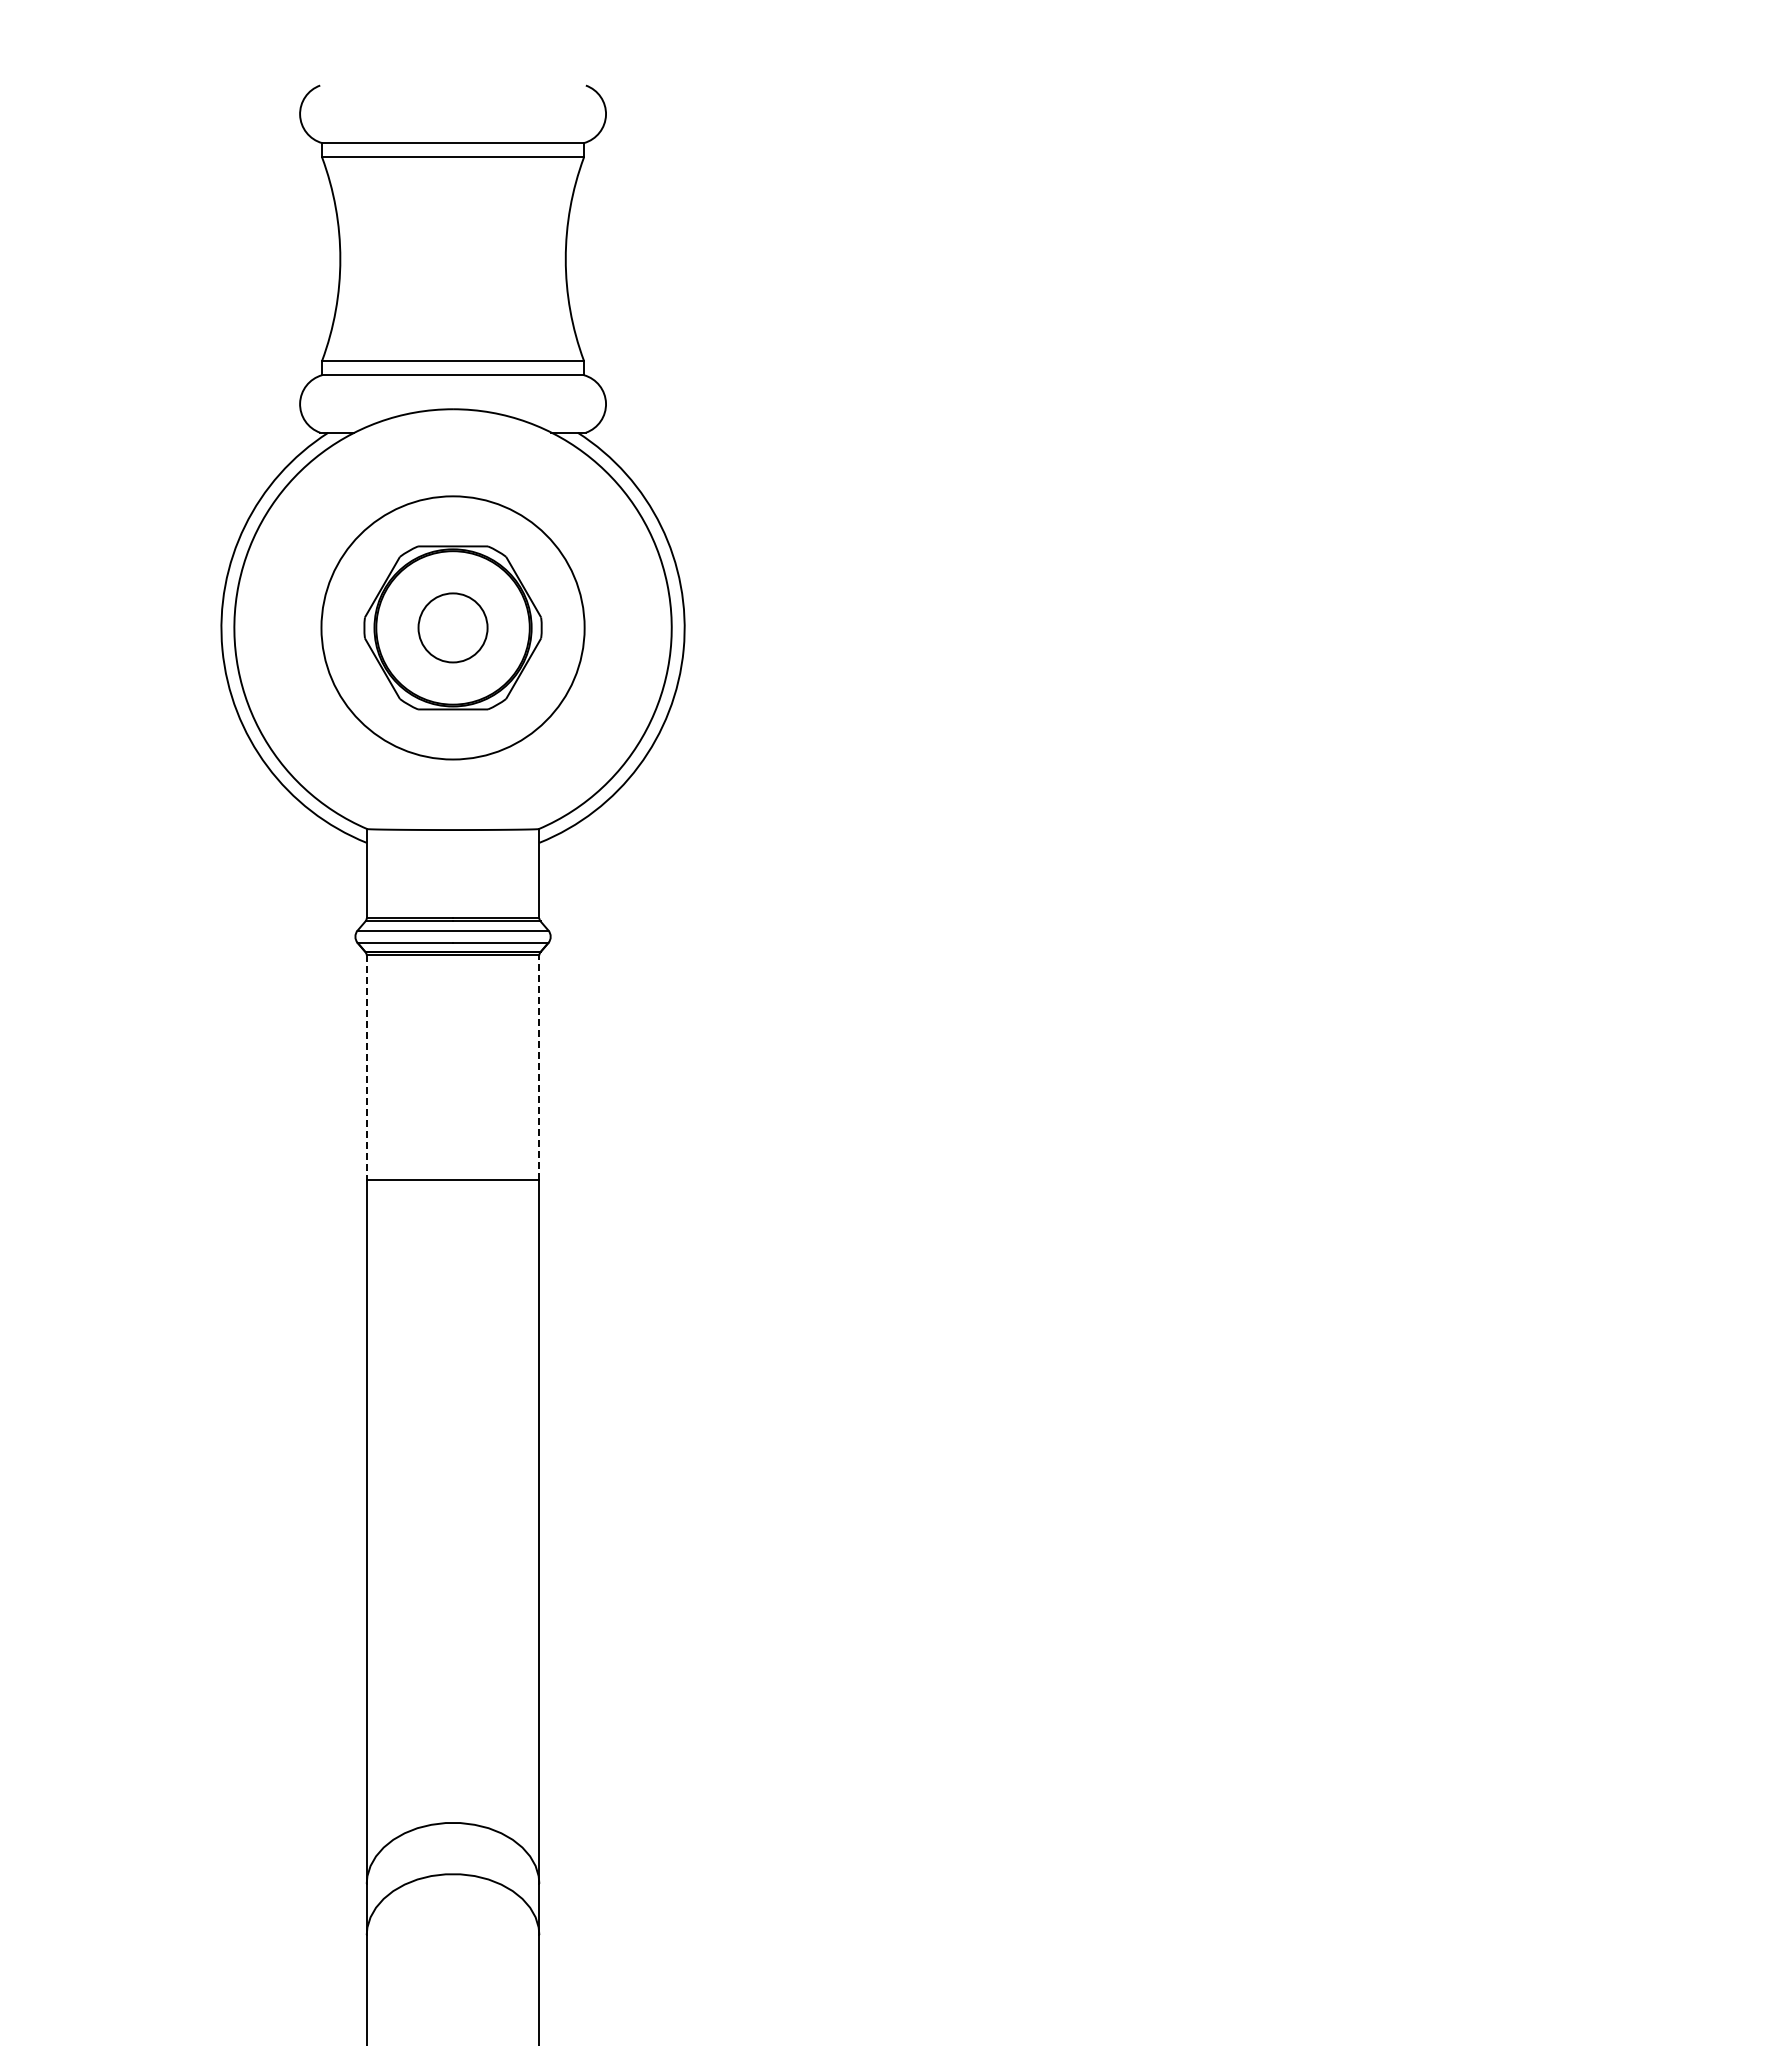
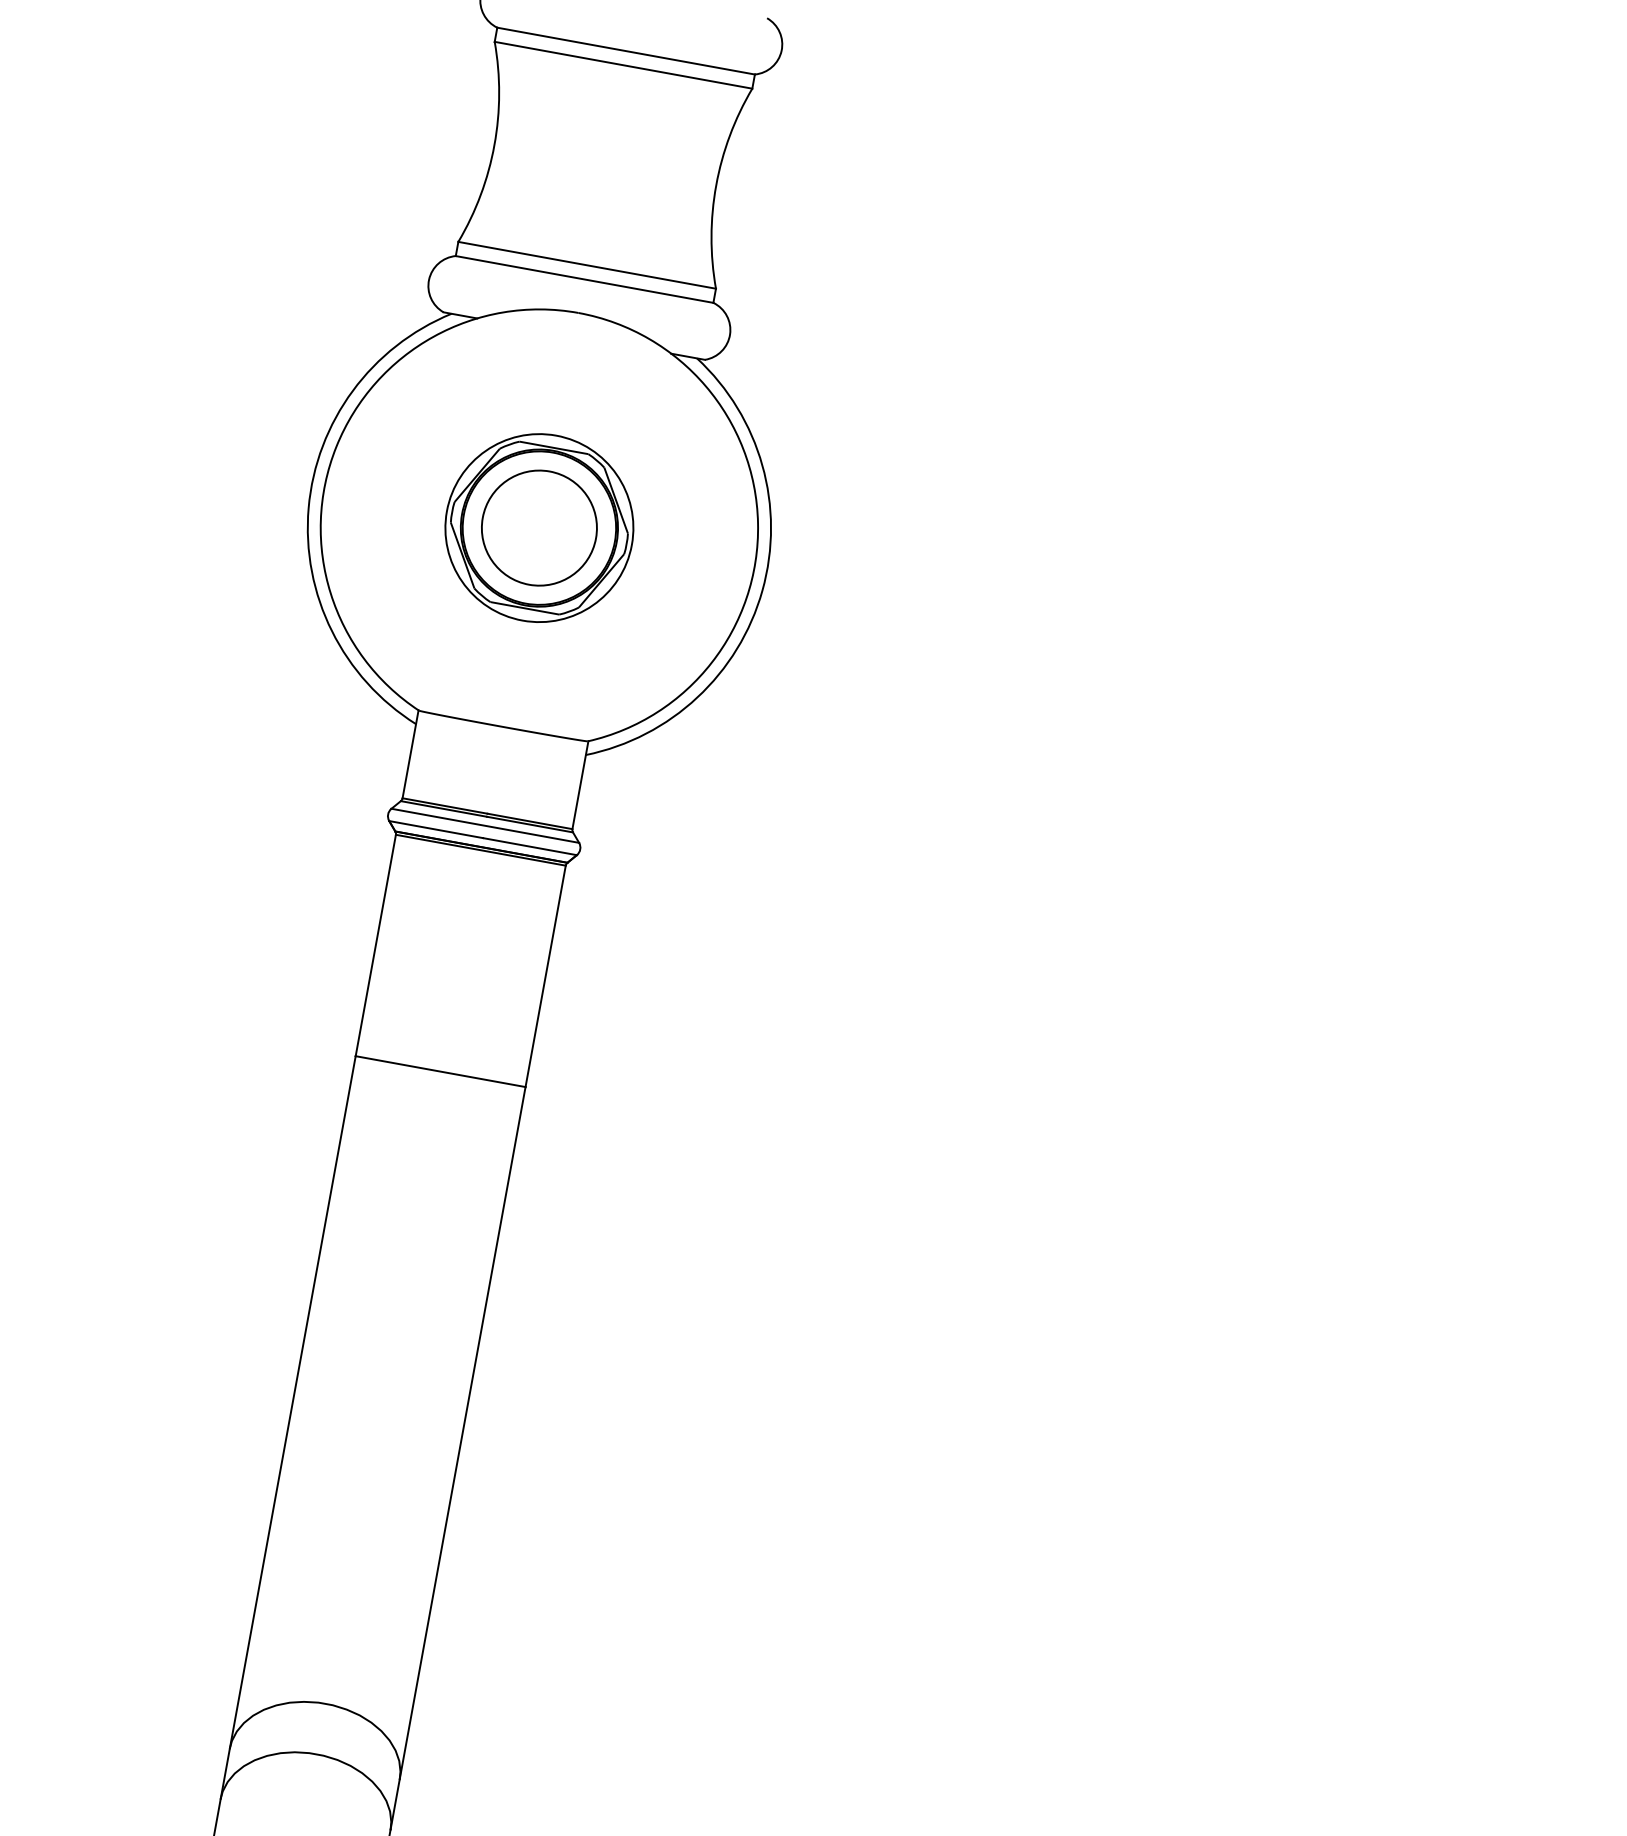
circle: (452, 627) -> (538, 527), size x1.67
circle: (453, 627) -> (539, 527), size x0.71
line: (366, 1067) -> (375, 945), dashed -> solid
line: (539, 1067) -> (545, 976), dashed -> solid

